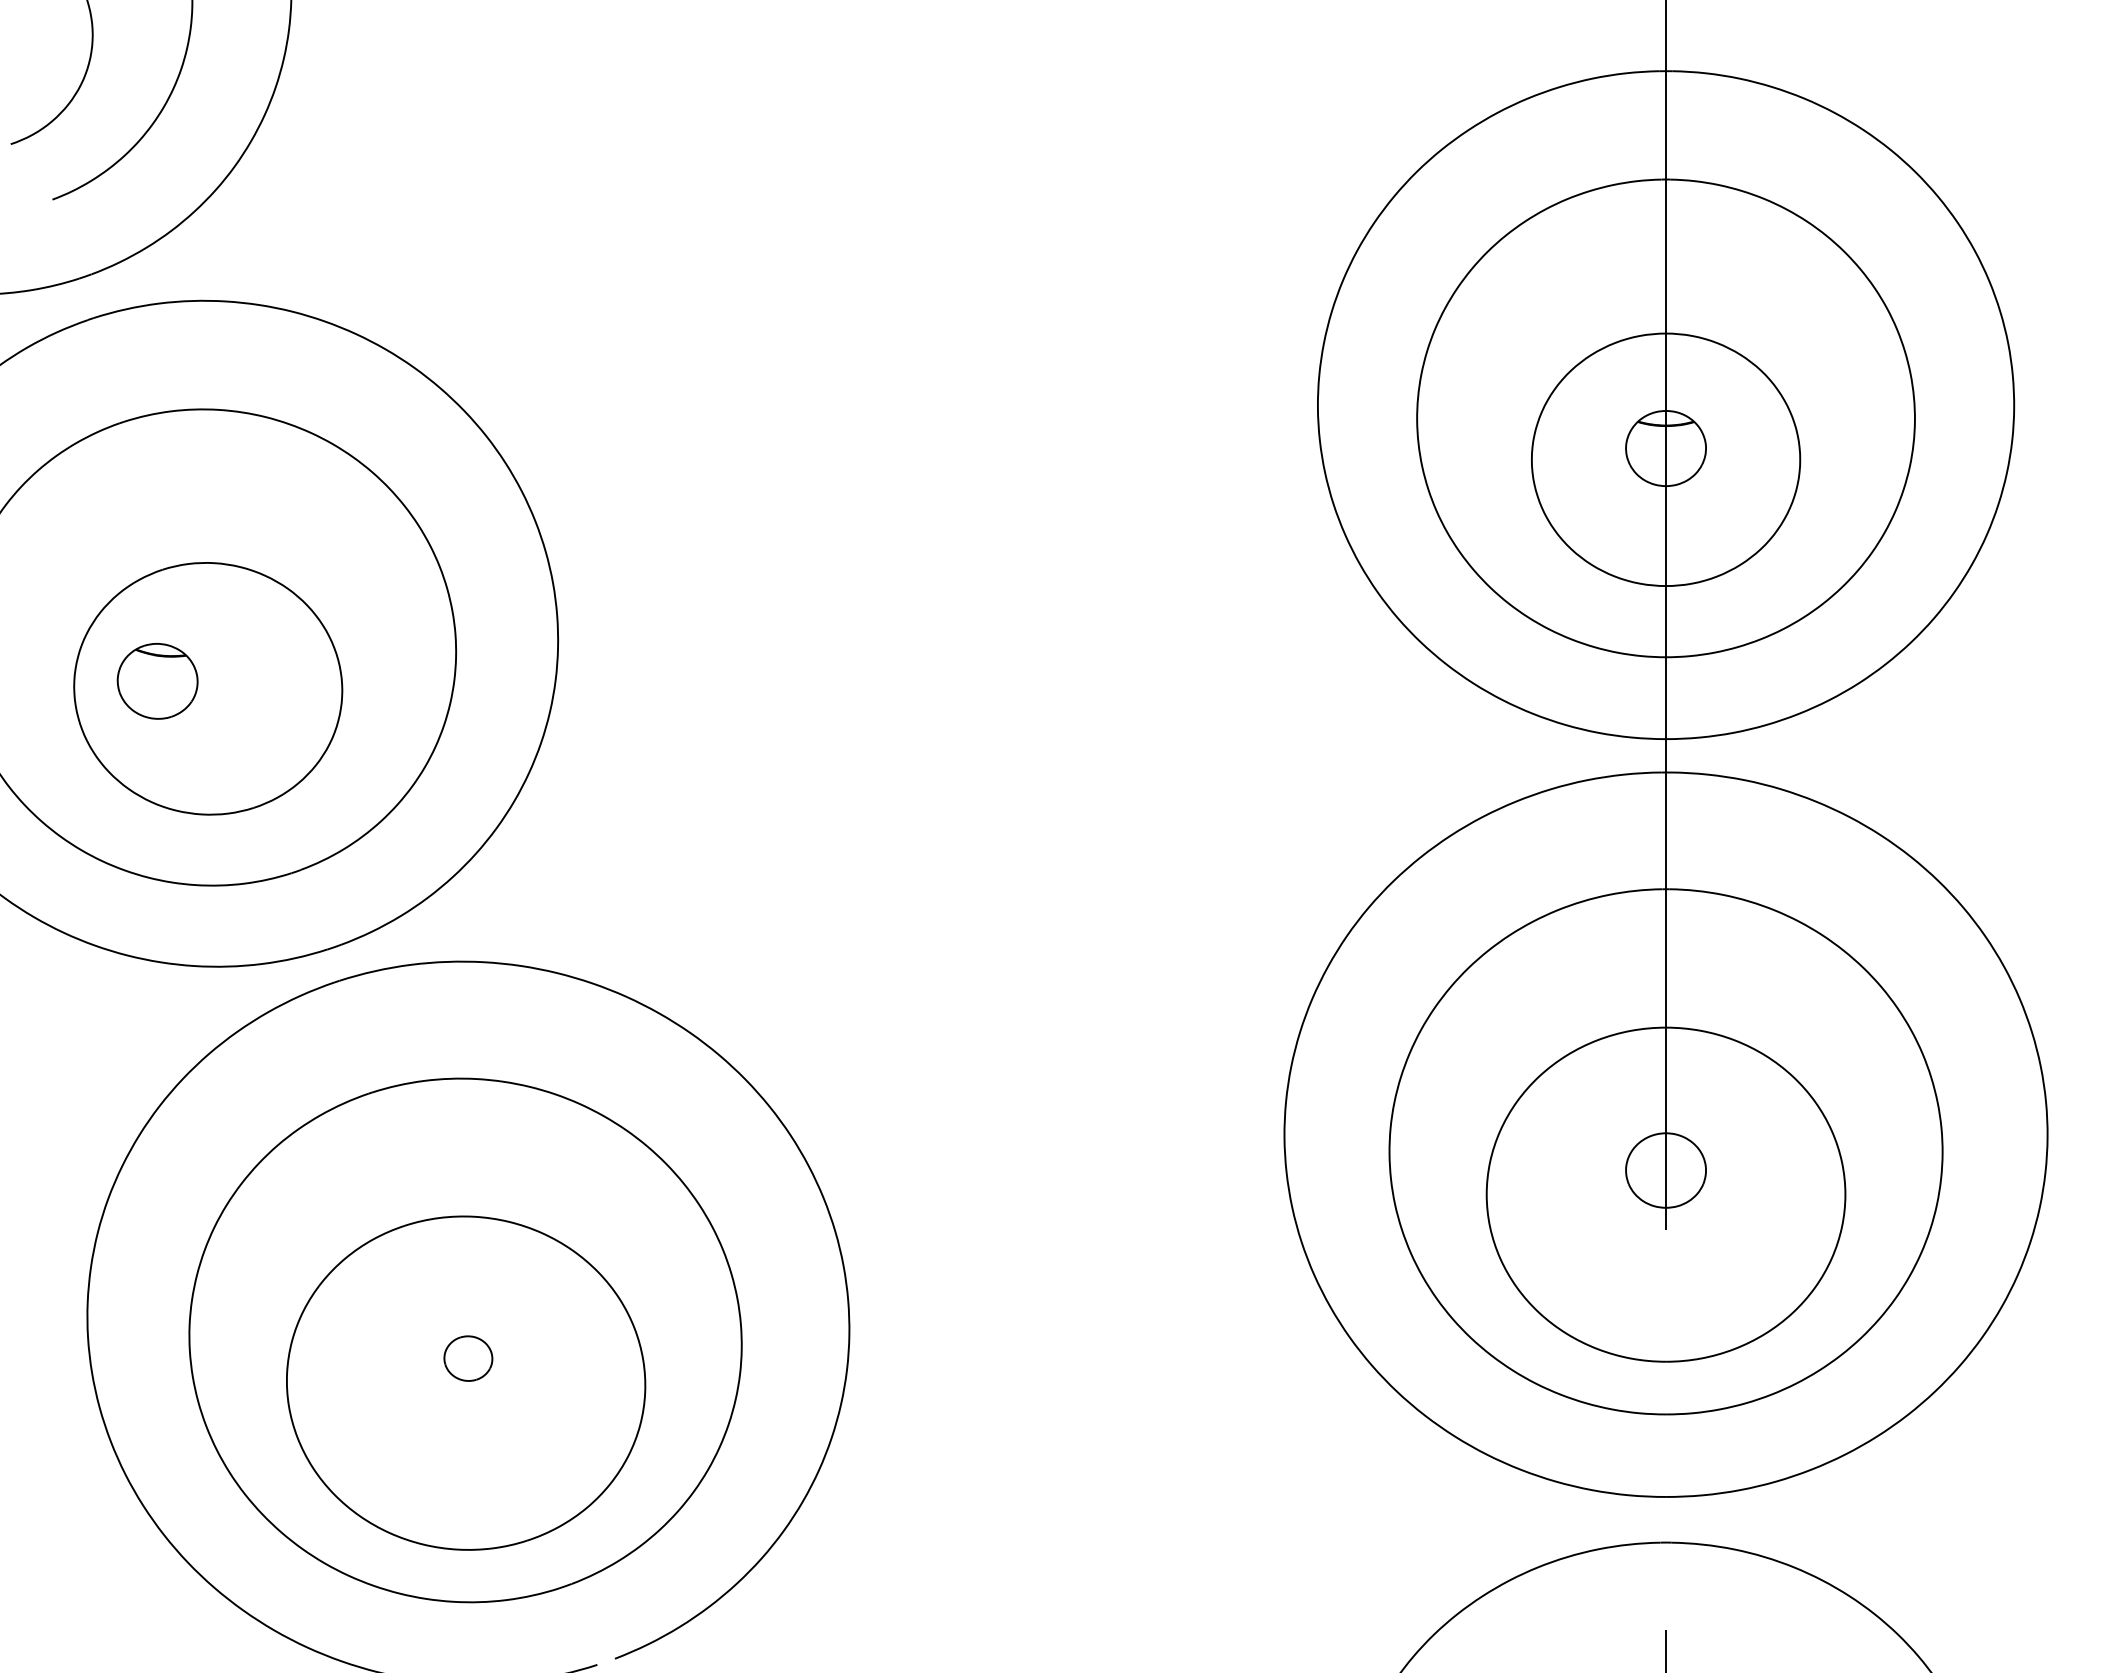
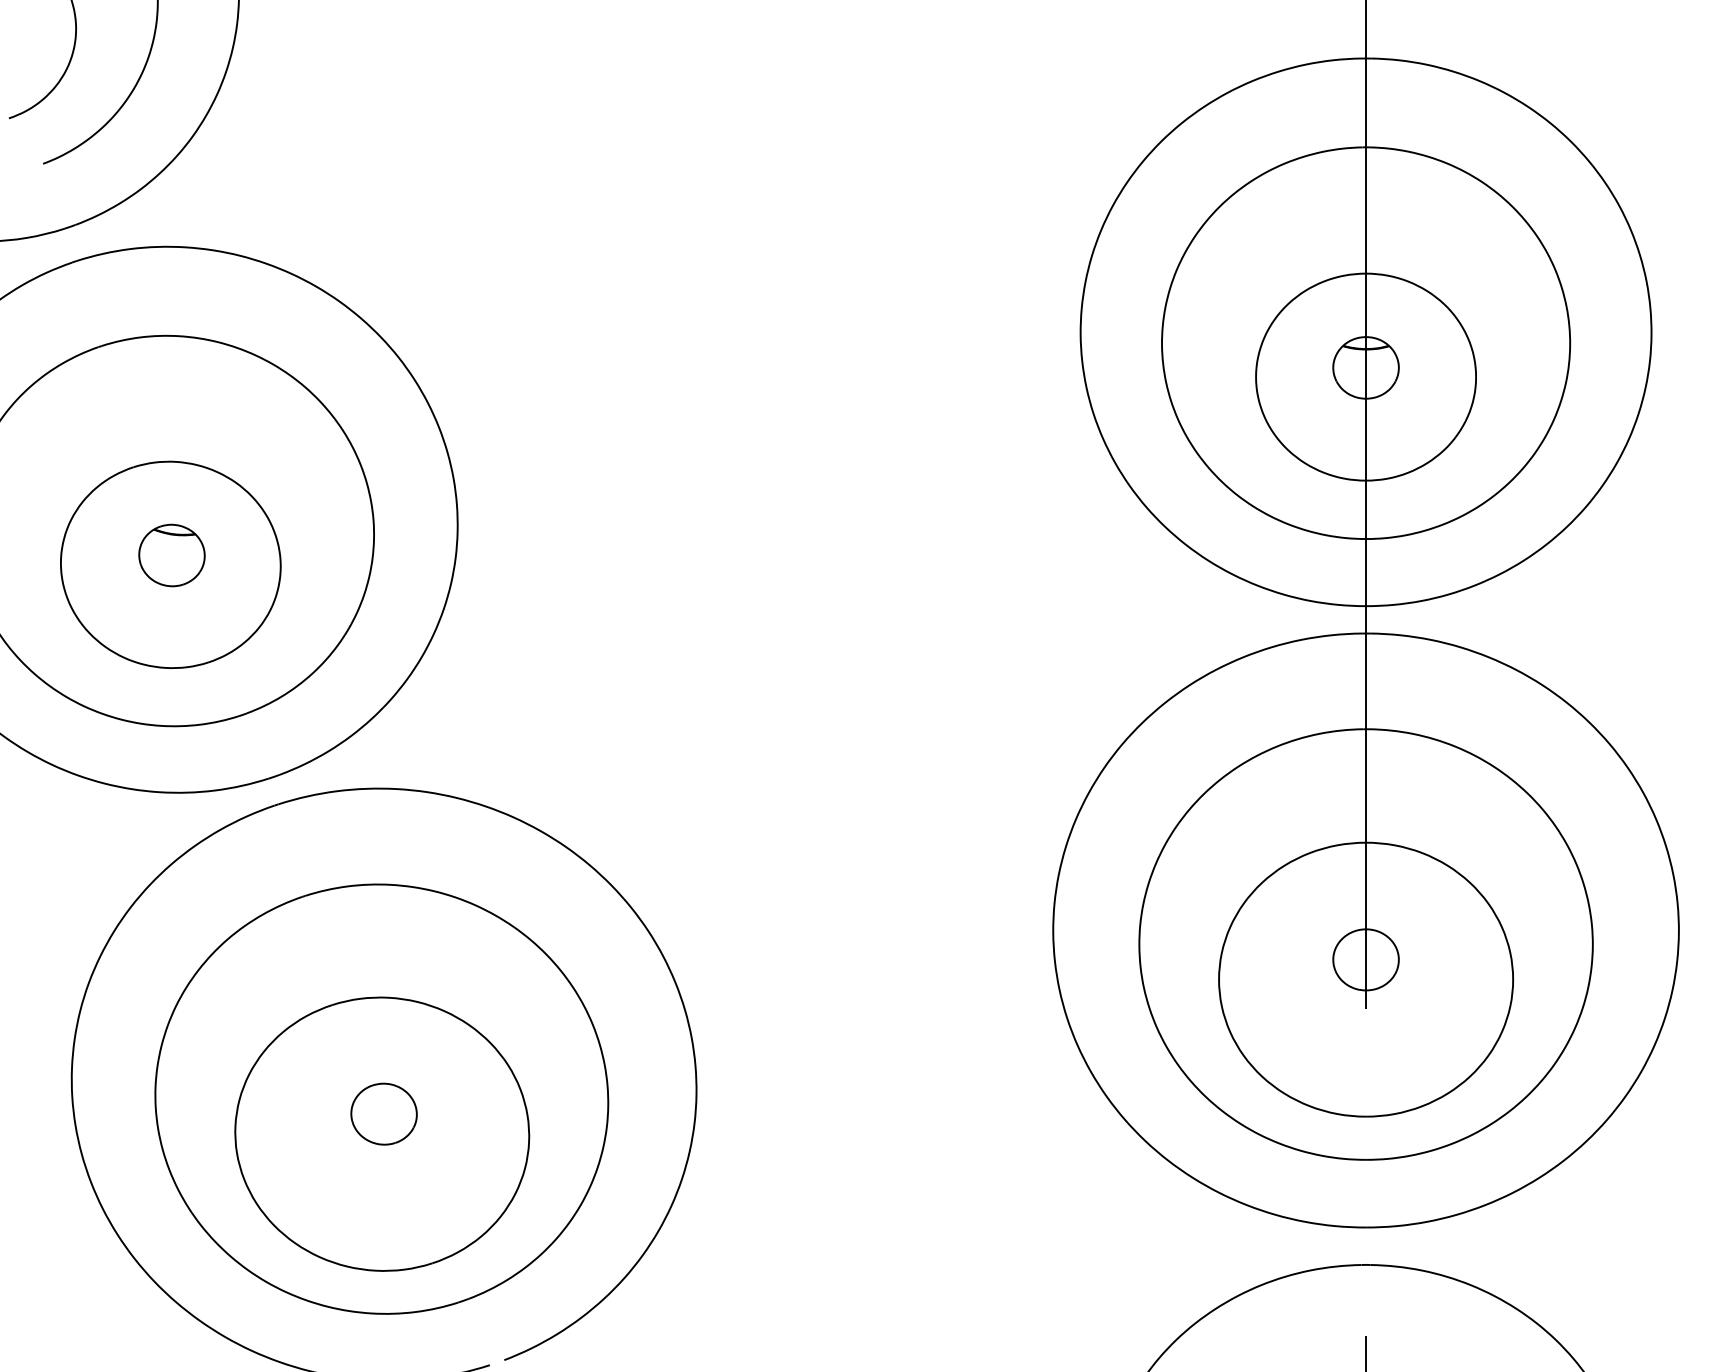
part: (157, 681) -> (171, 555), moved
part: (468, 1358) -> (384, 1113), size x1.67

